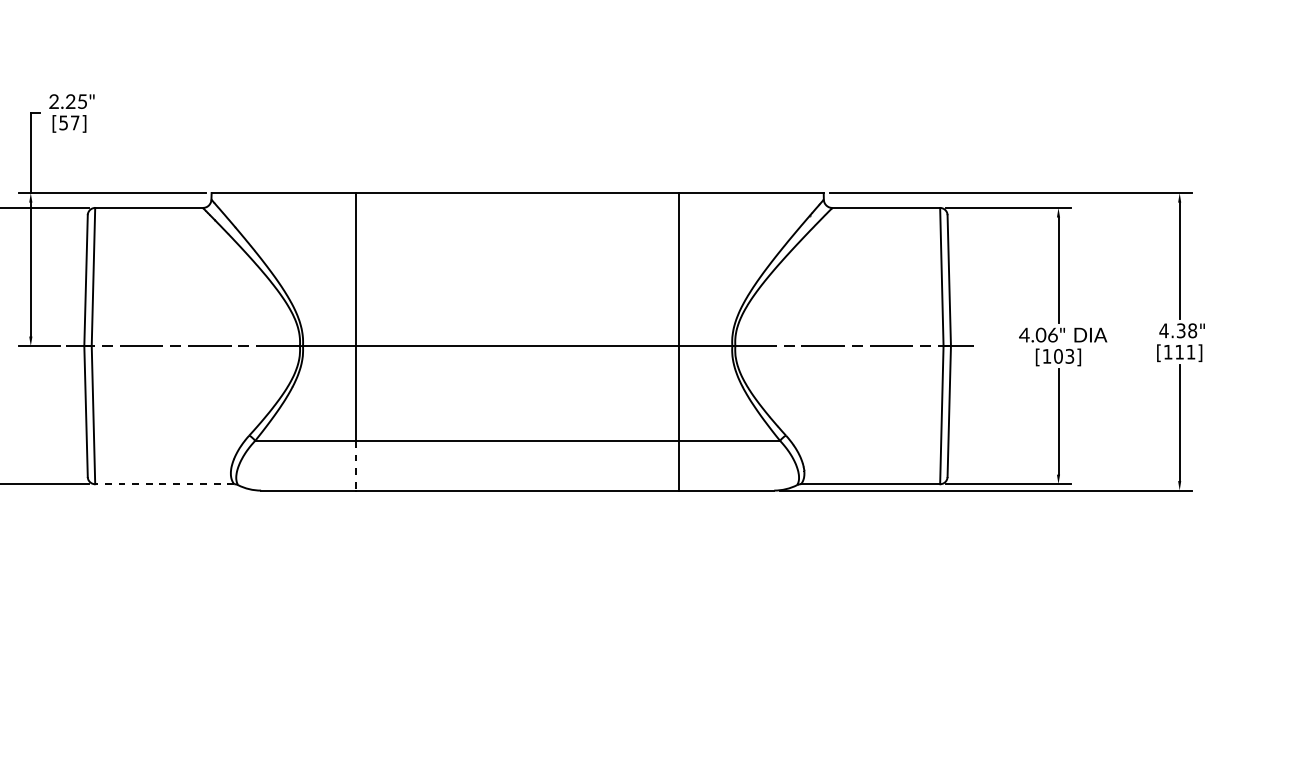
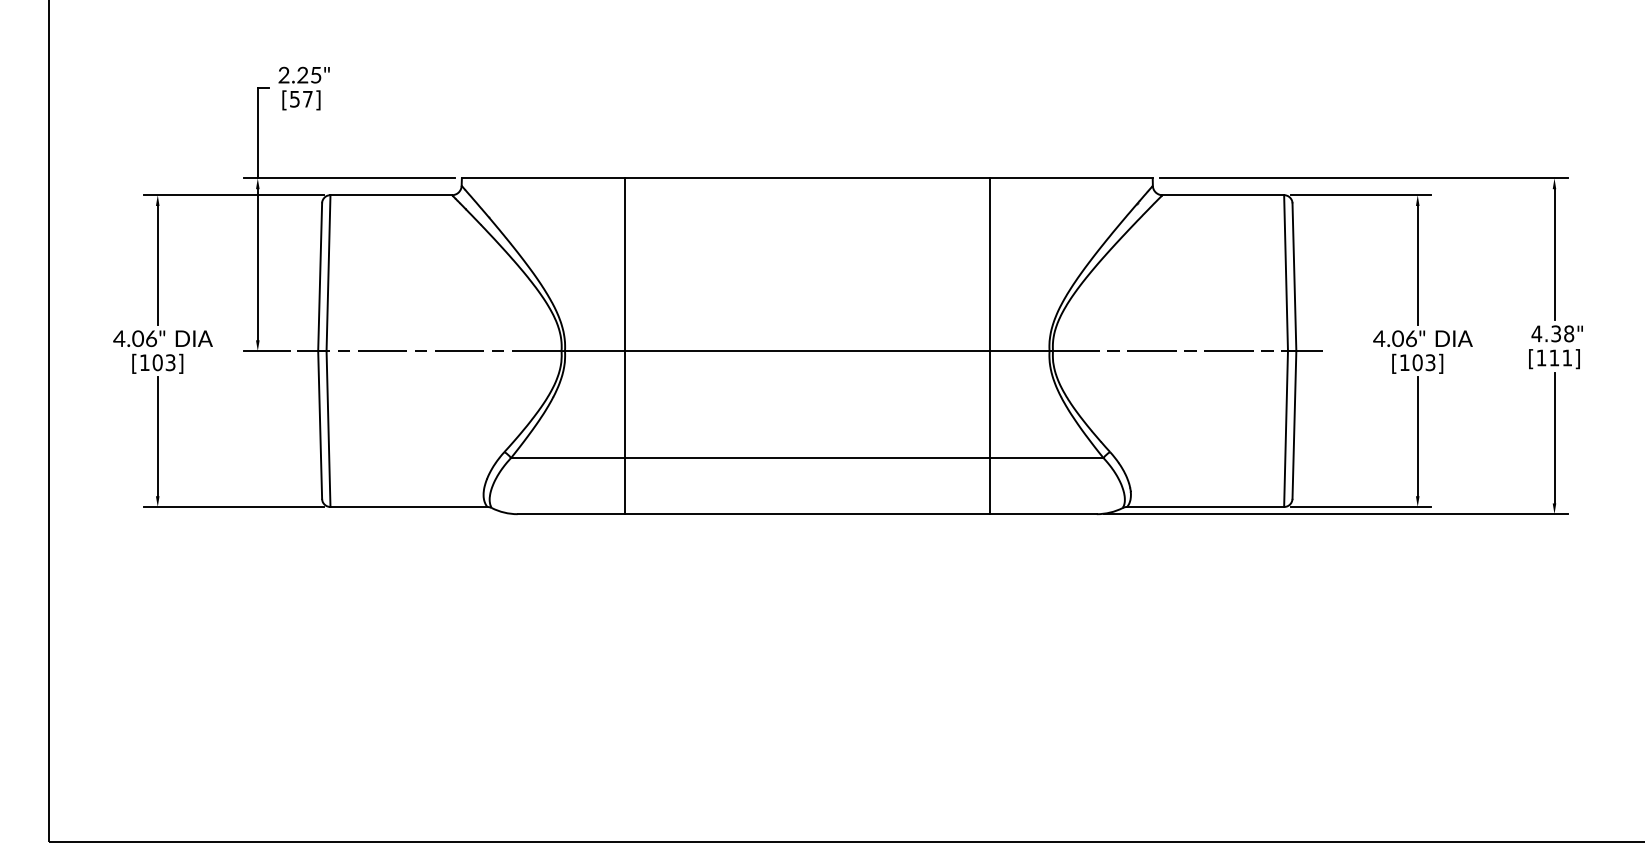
line: (356, 466) -> (625, 486), dashed -> solid
line: (164, 483) -> (408, 506), dashed -> solid

